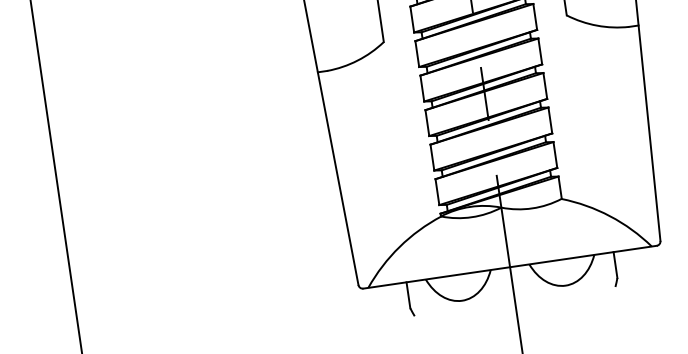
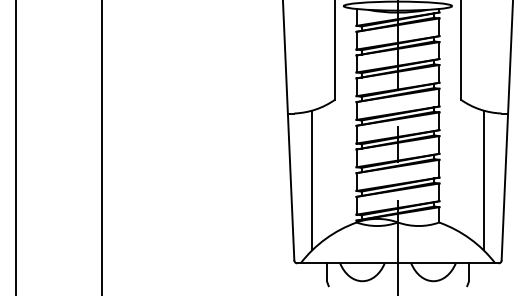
line: (617, 128) -> (483, 180), added
line: (367, 164) -> (312, 180), added

